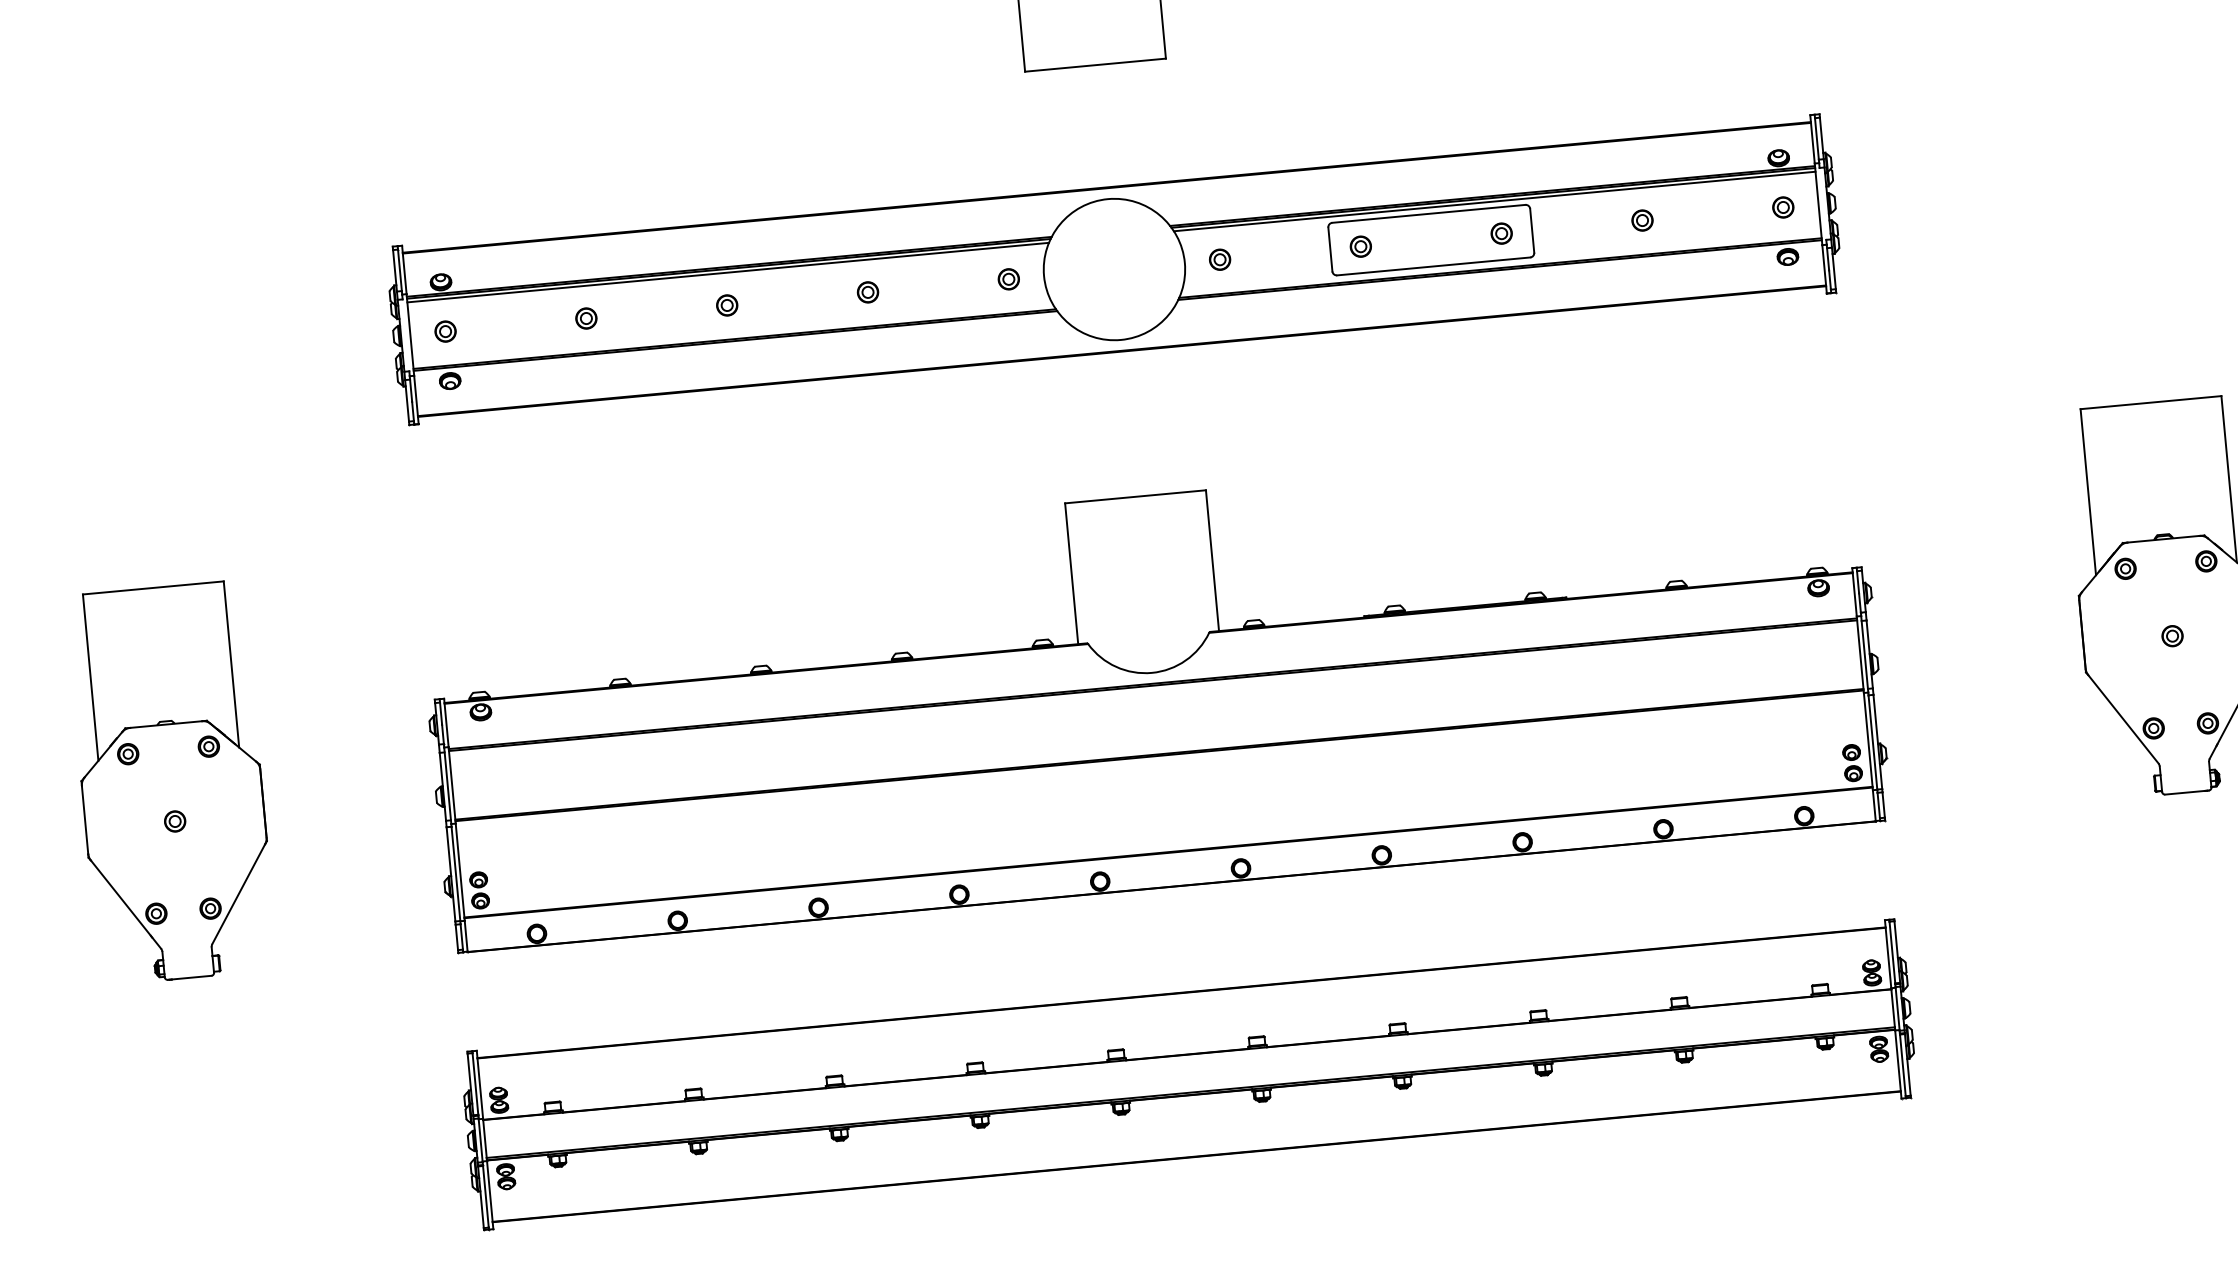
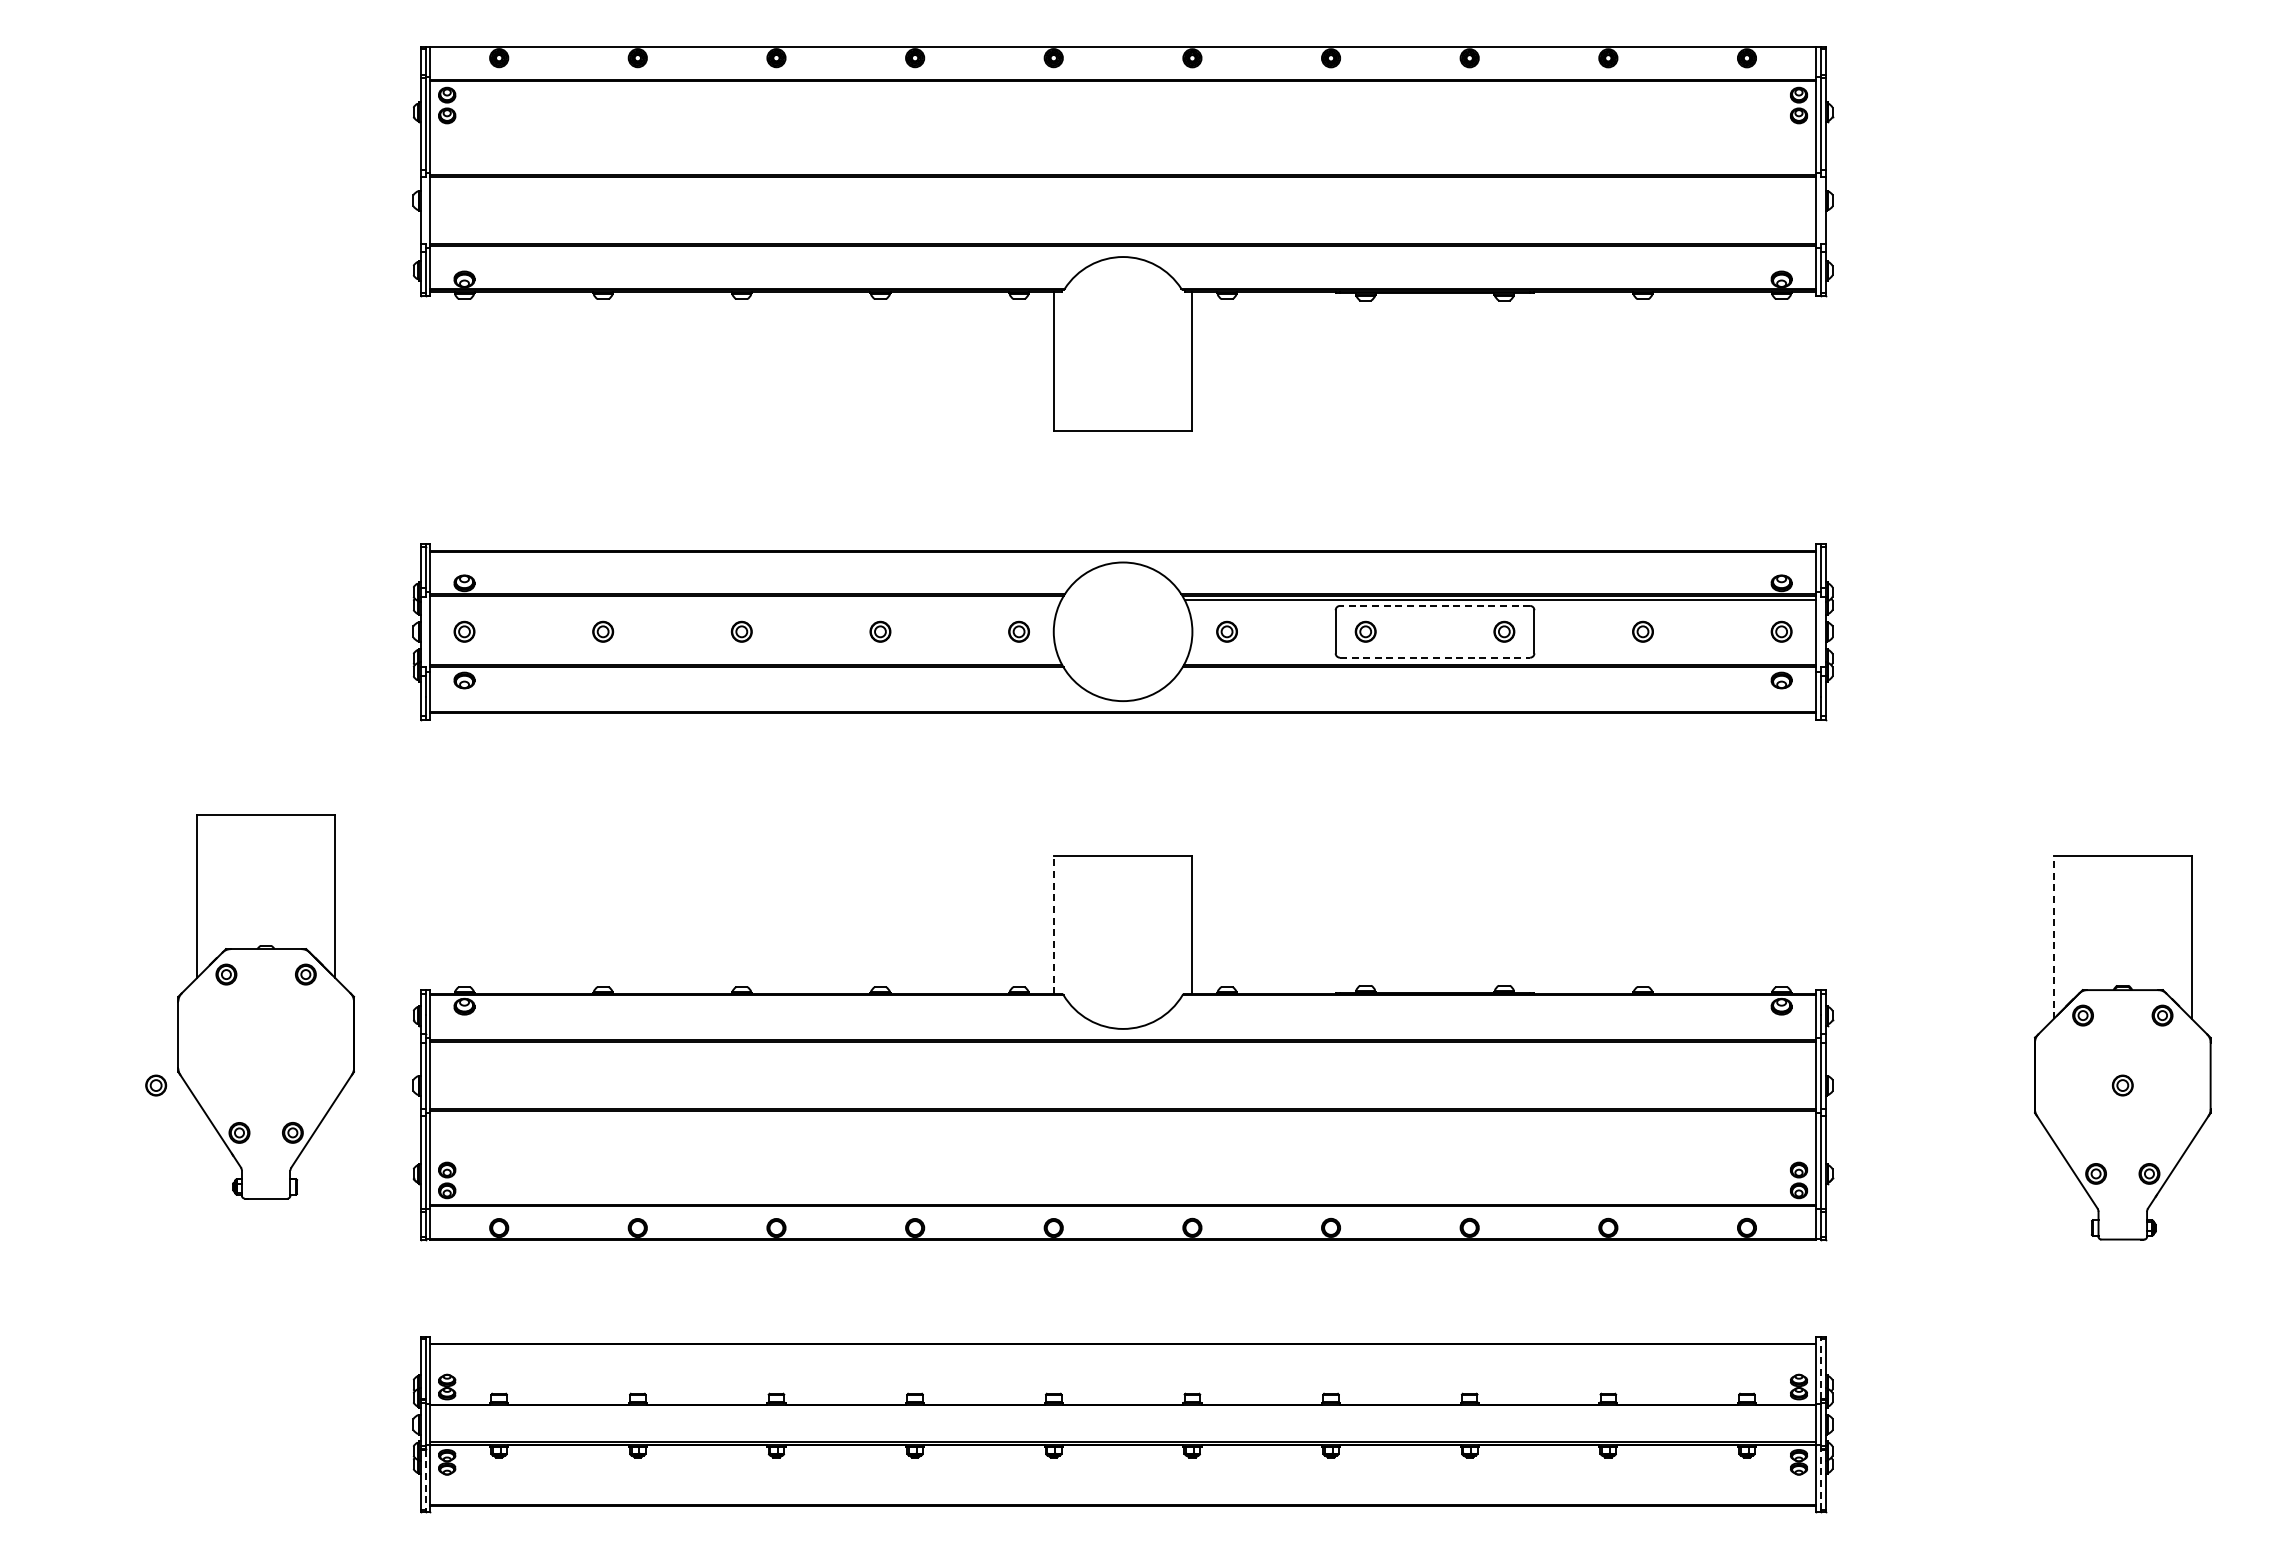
line: (1428, 213) -> (1434, 605), solid -> dashed
line: (1434, 266) -> (1435, 657), solid -> dashed
line: (727, 272) -> (745, 599), removed
line: (2088, 492) -> (2053, 937), solid -> dashed
line: (1071, 573) -> (1053, 924), solid -> dashed
part: (170, 782) -> (265, 1006), moved
line: (1892, 952) -> (1820, 1368), solid -> dashed
line: (1902, 1064) -> (1820, 1479), solid -> dashed
line: (485, 1197) -> (425, 1480), solid -> dashed

